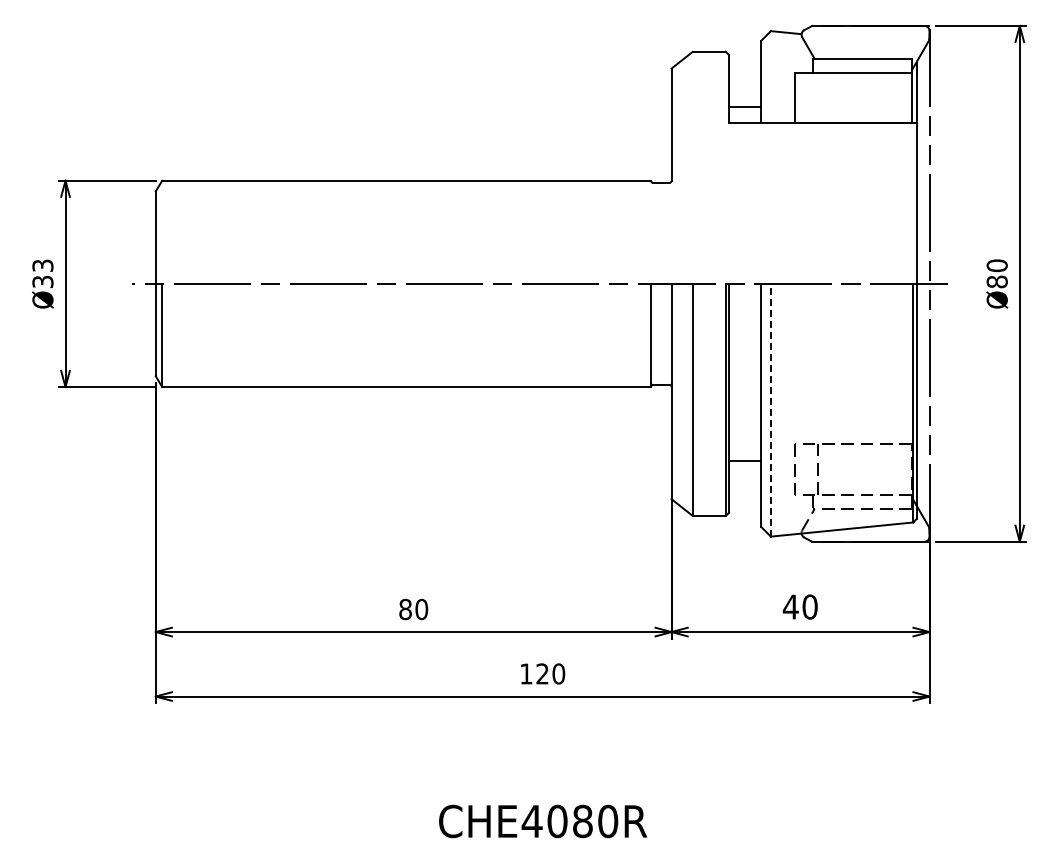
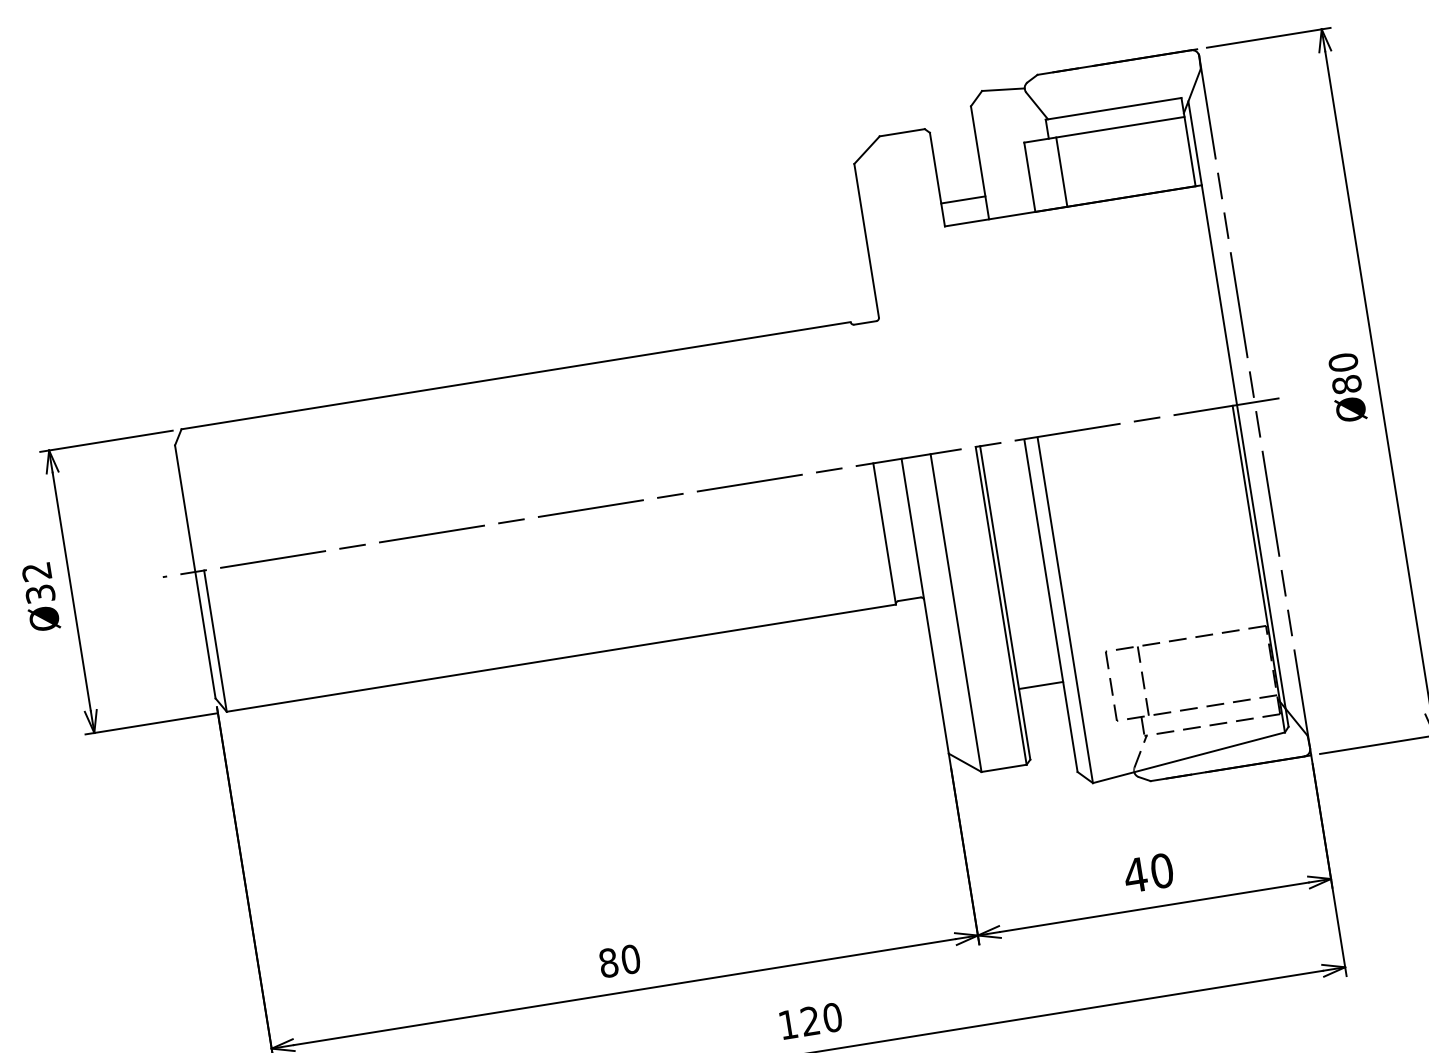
line: (818, 97) -> (1061, 171), added
text: (42, 265) -> (36, 571), Ø33 -> Ø32
line: (770, 410) -> (1064, 610), dashed -> solid

